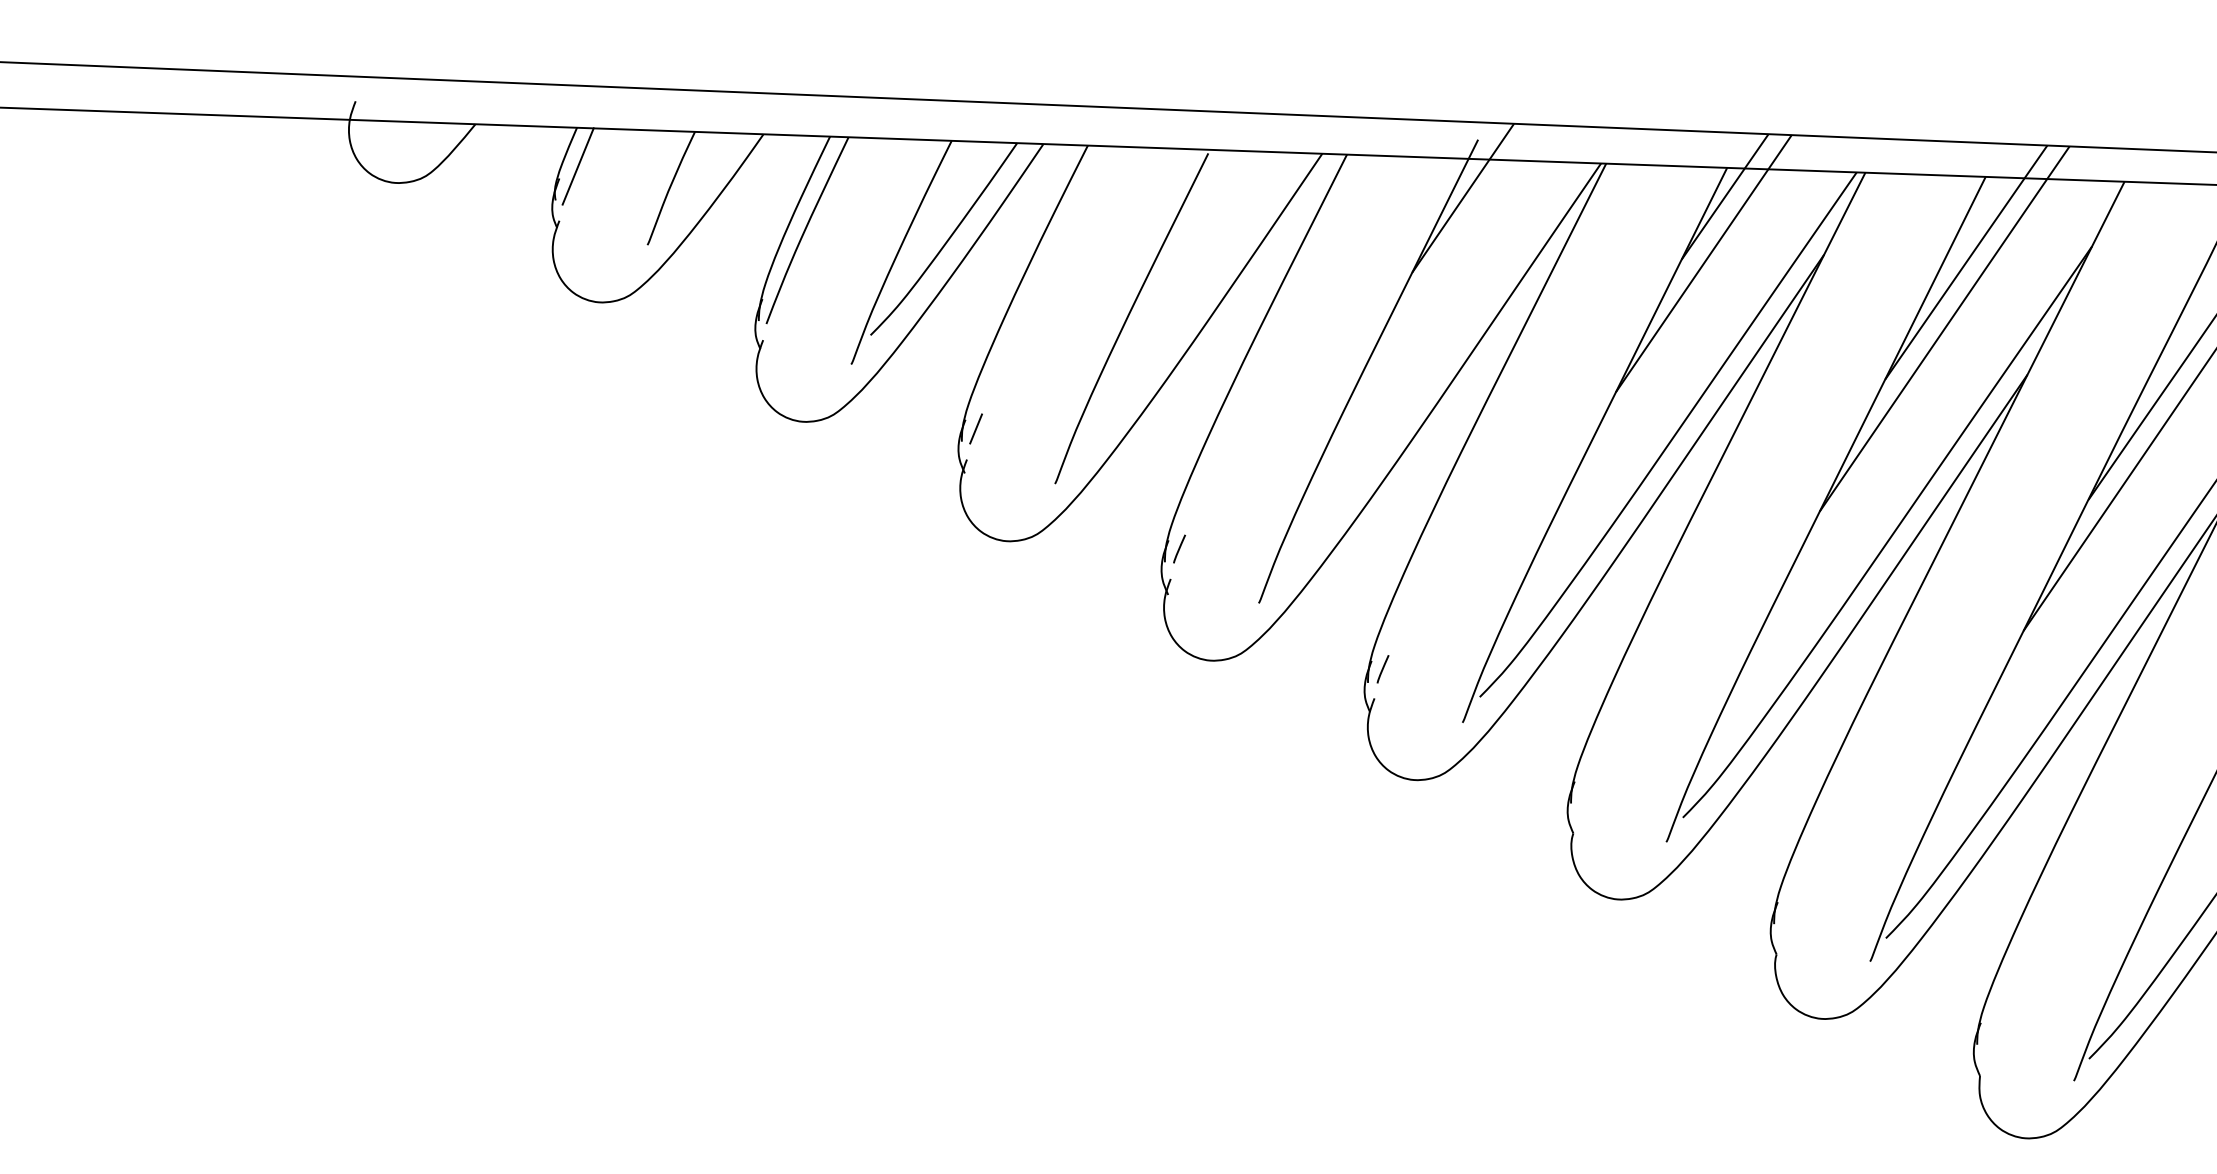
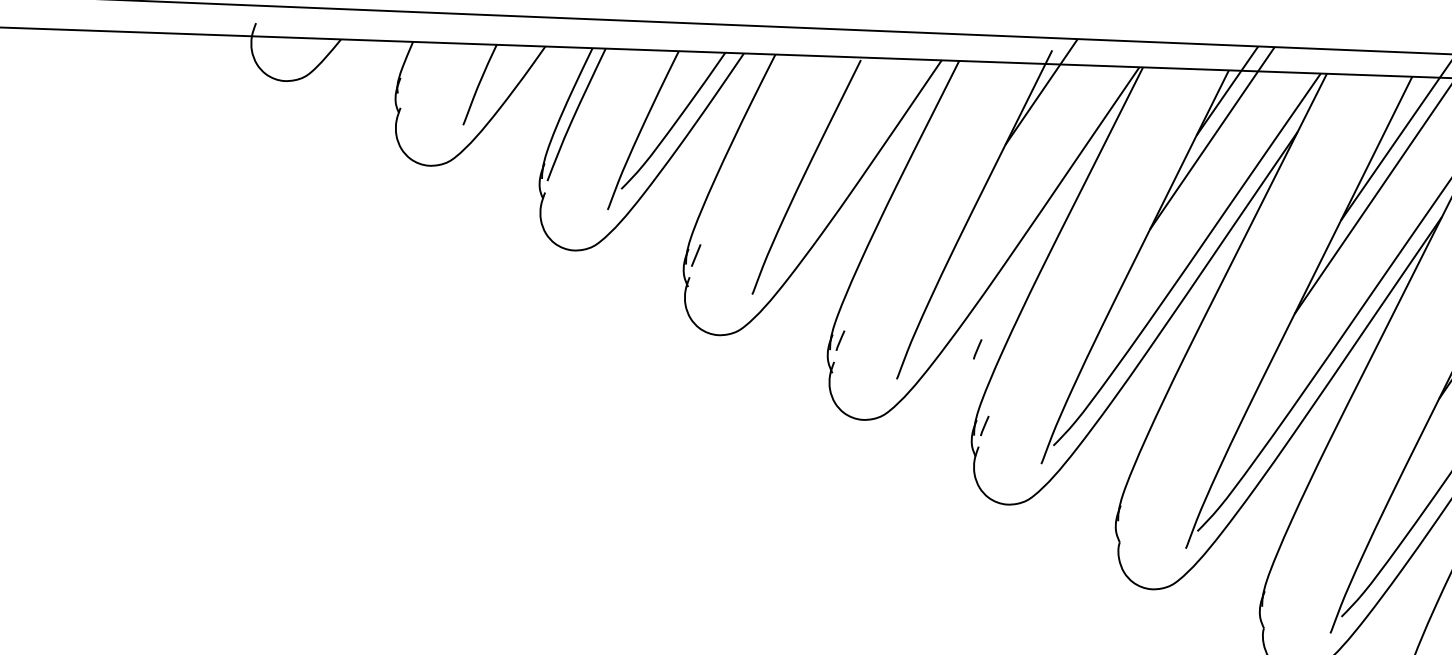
line: (577, 166) -> (413, 69), removed
line: (1372, 561) -> (977, 349), added

